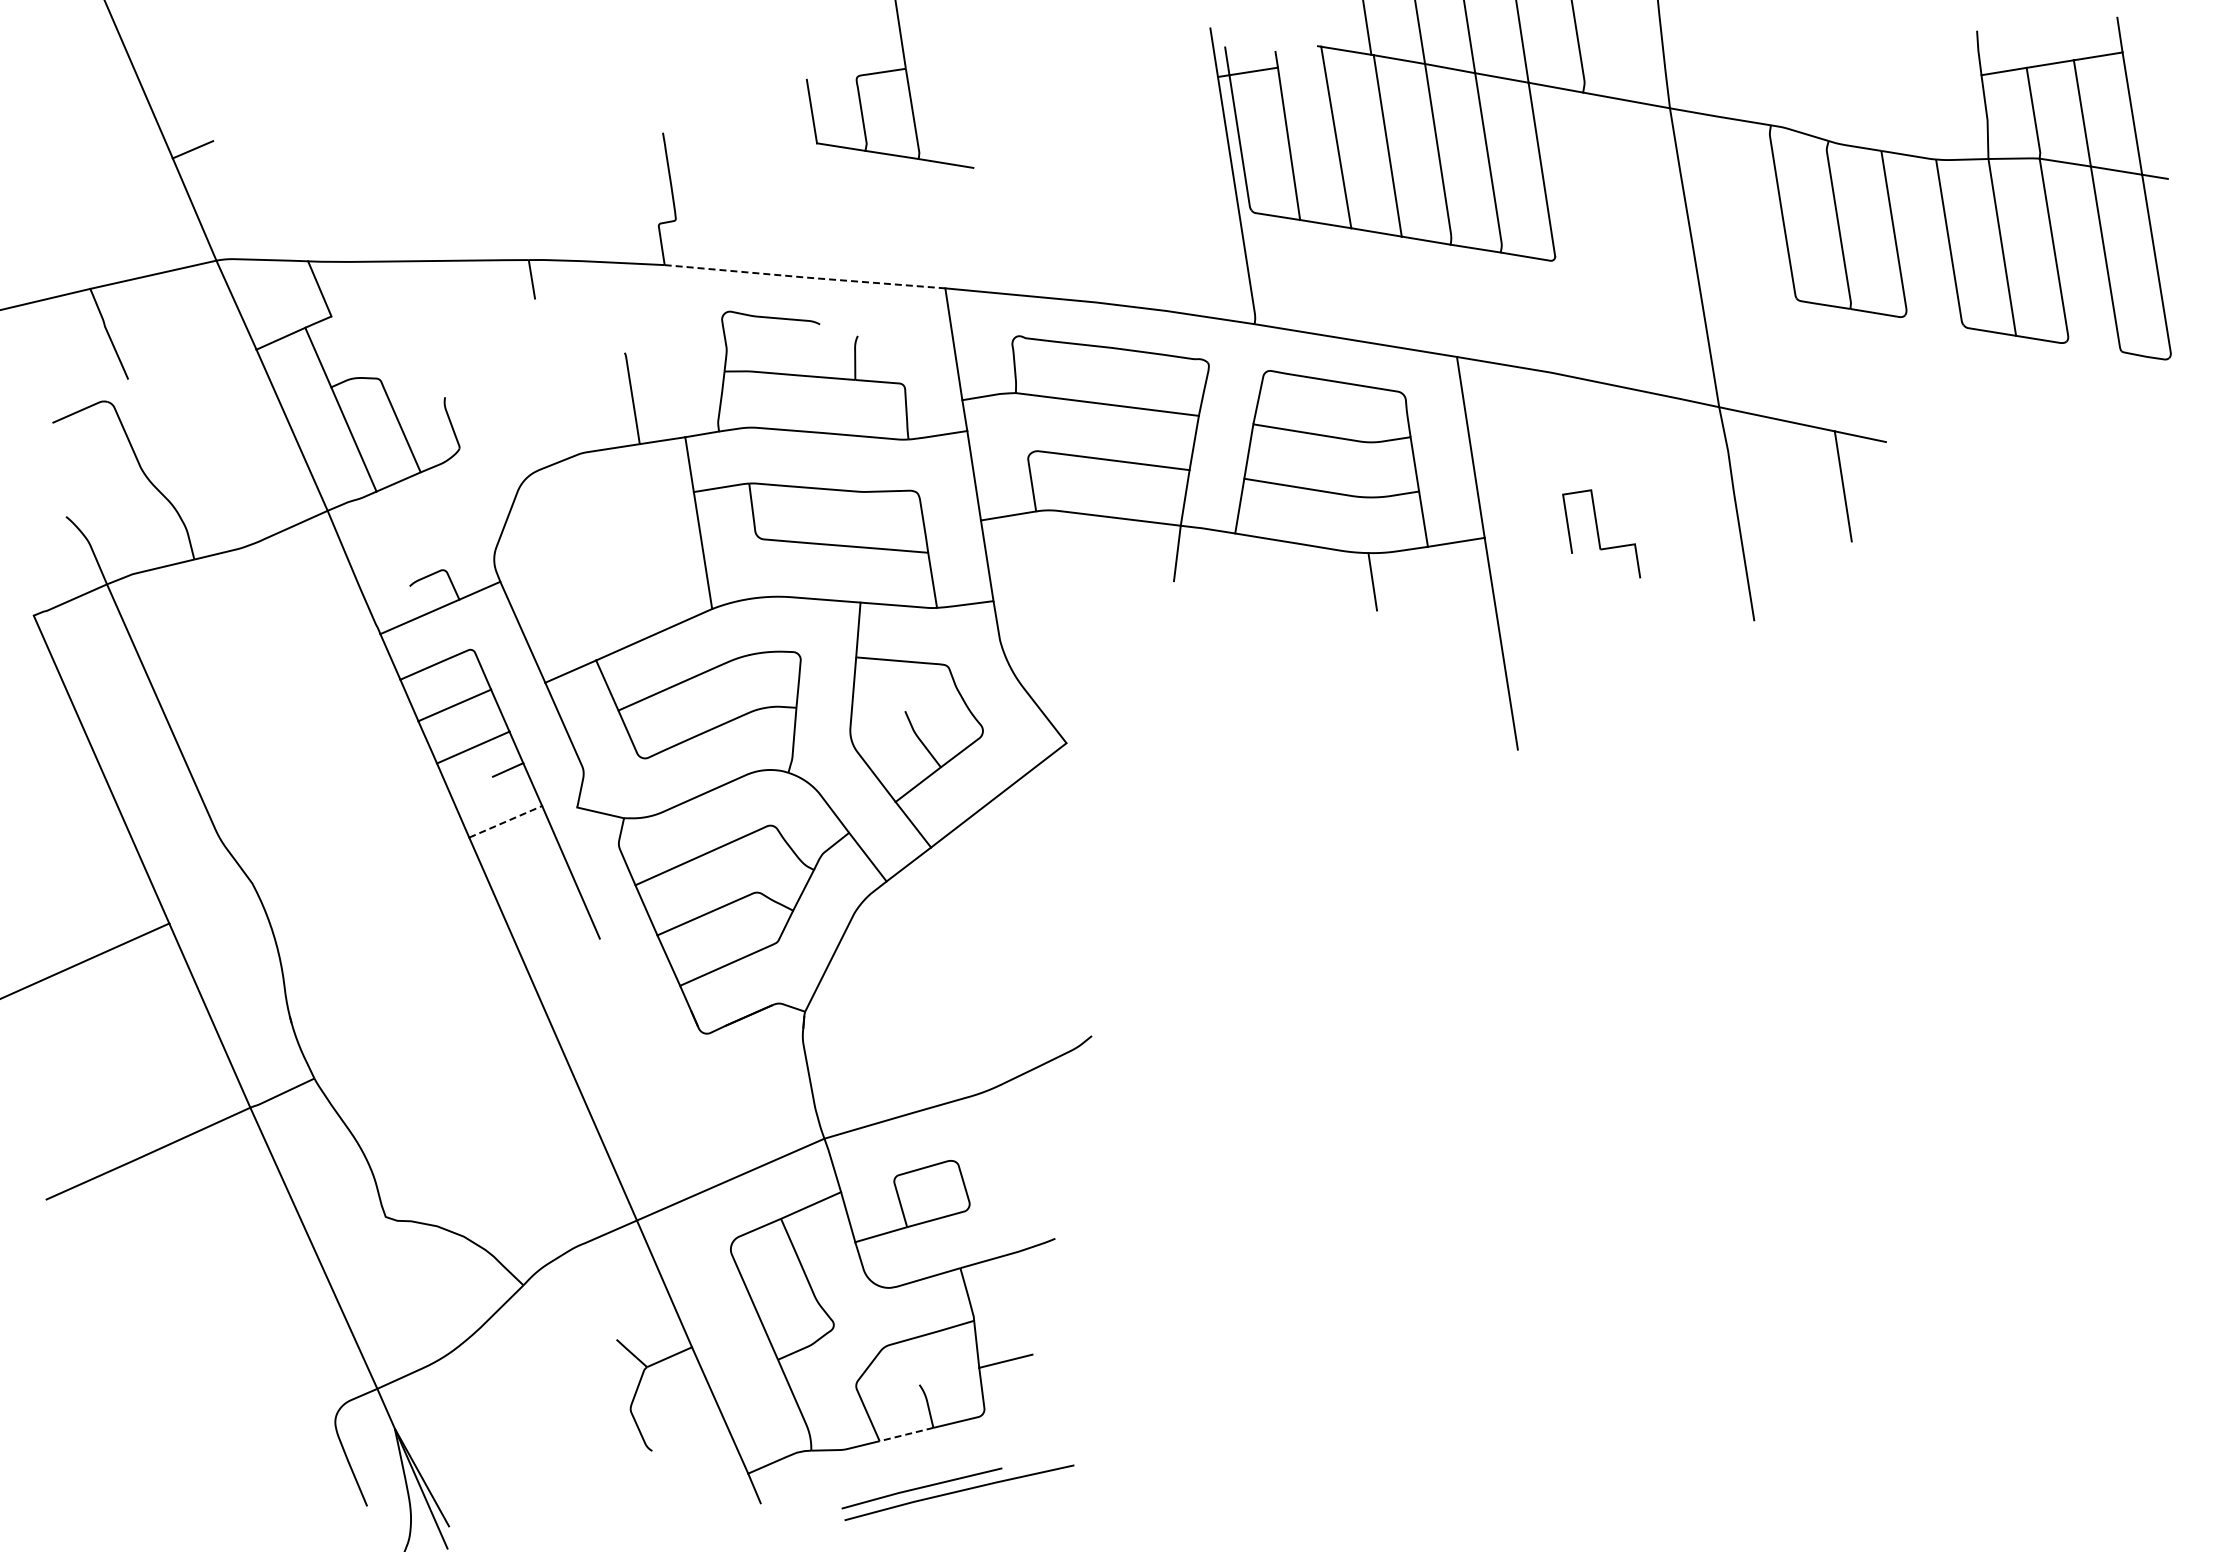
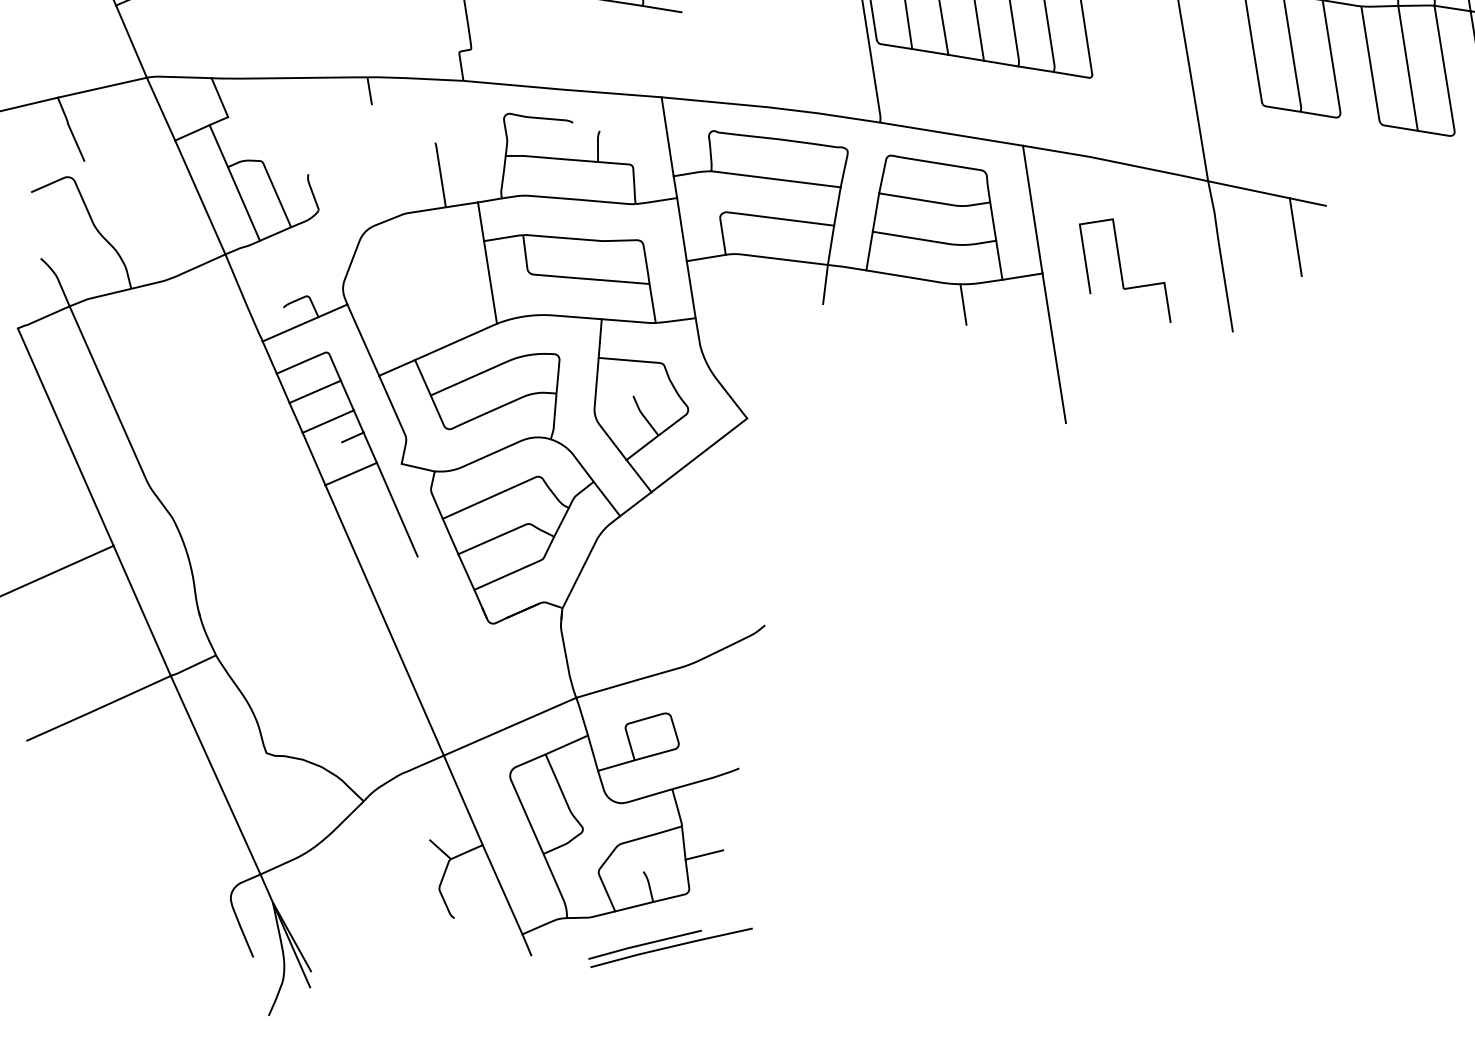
line: (805, 277) -> (562, 89), dashed -> solid
part: (1601, 533) -> (1125, 270), size x1.67
line: (505, 821) -> (351, 473), dashed -> solid
line: (906, 1434) -> (634, 906), dashed -> solid

